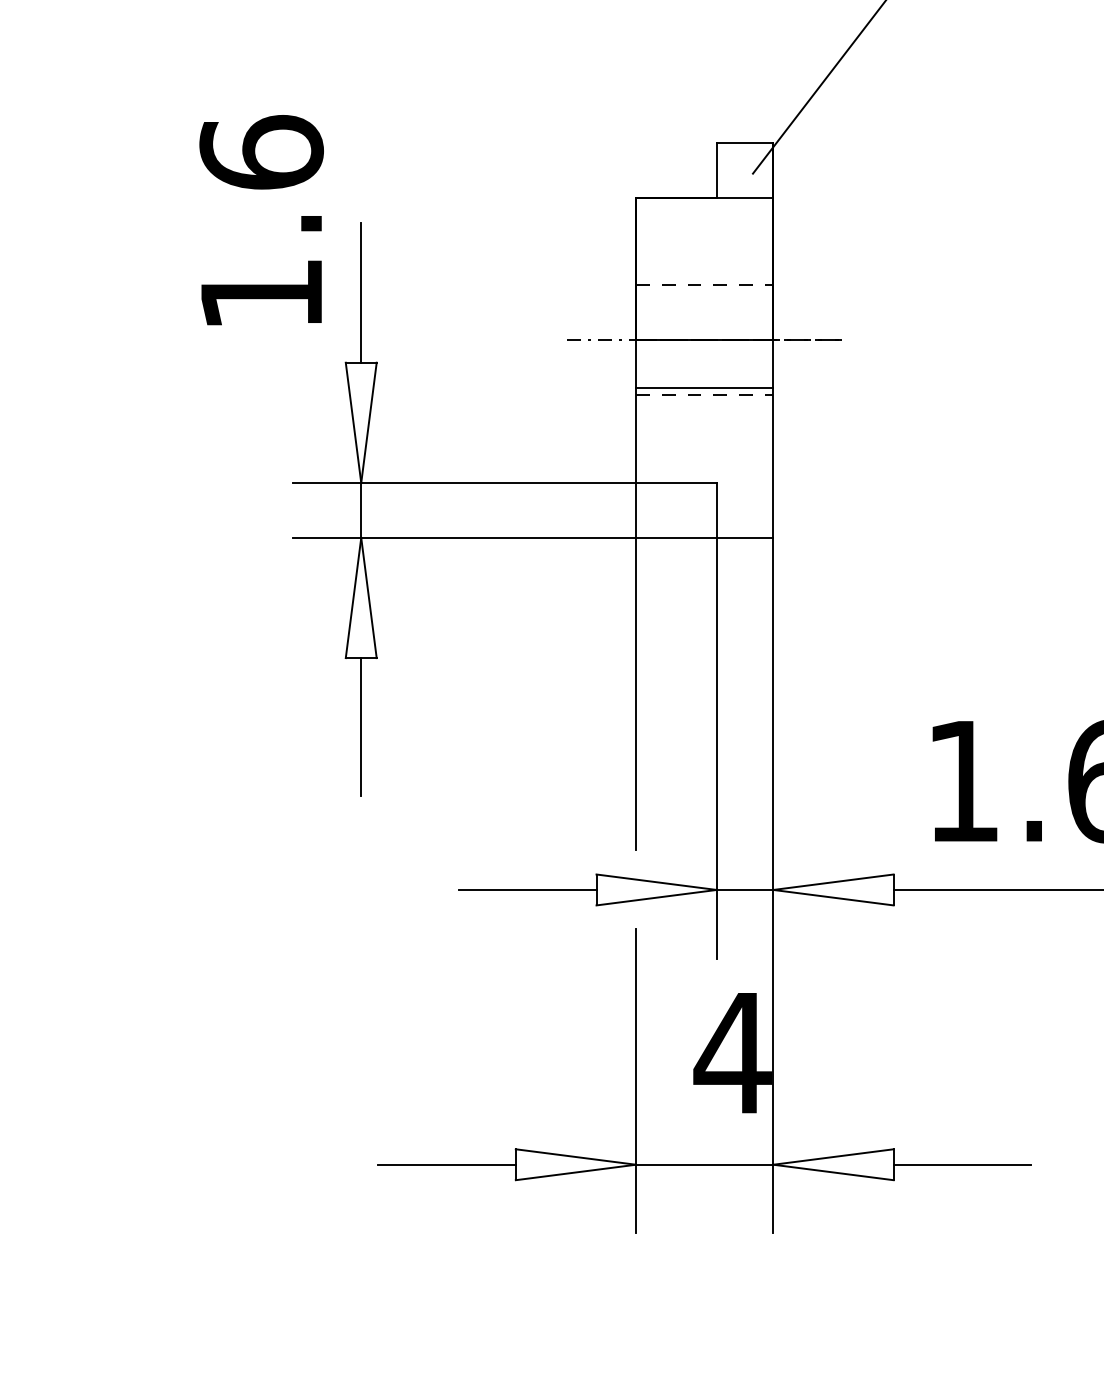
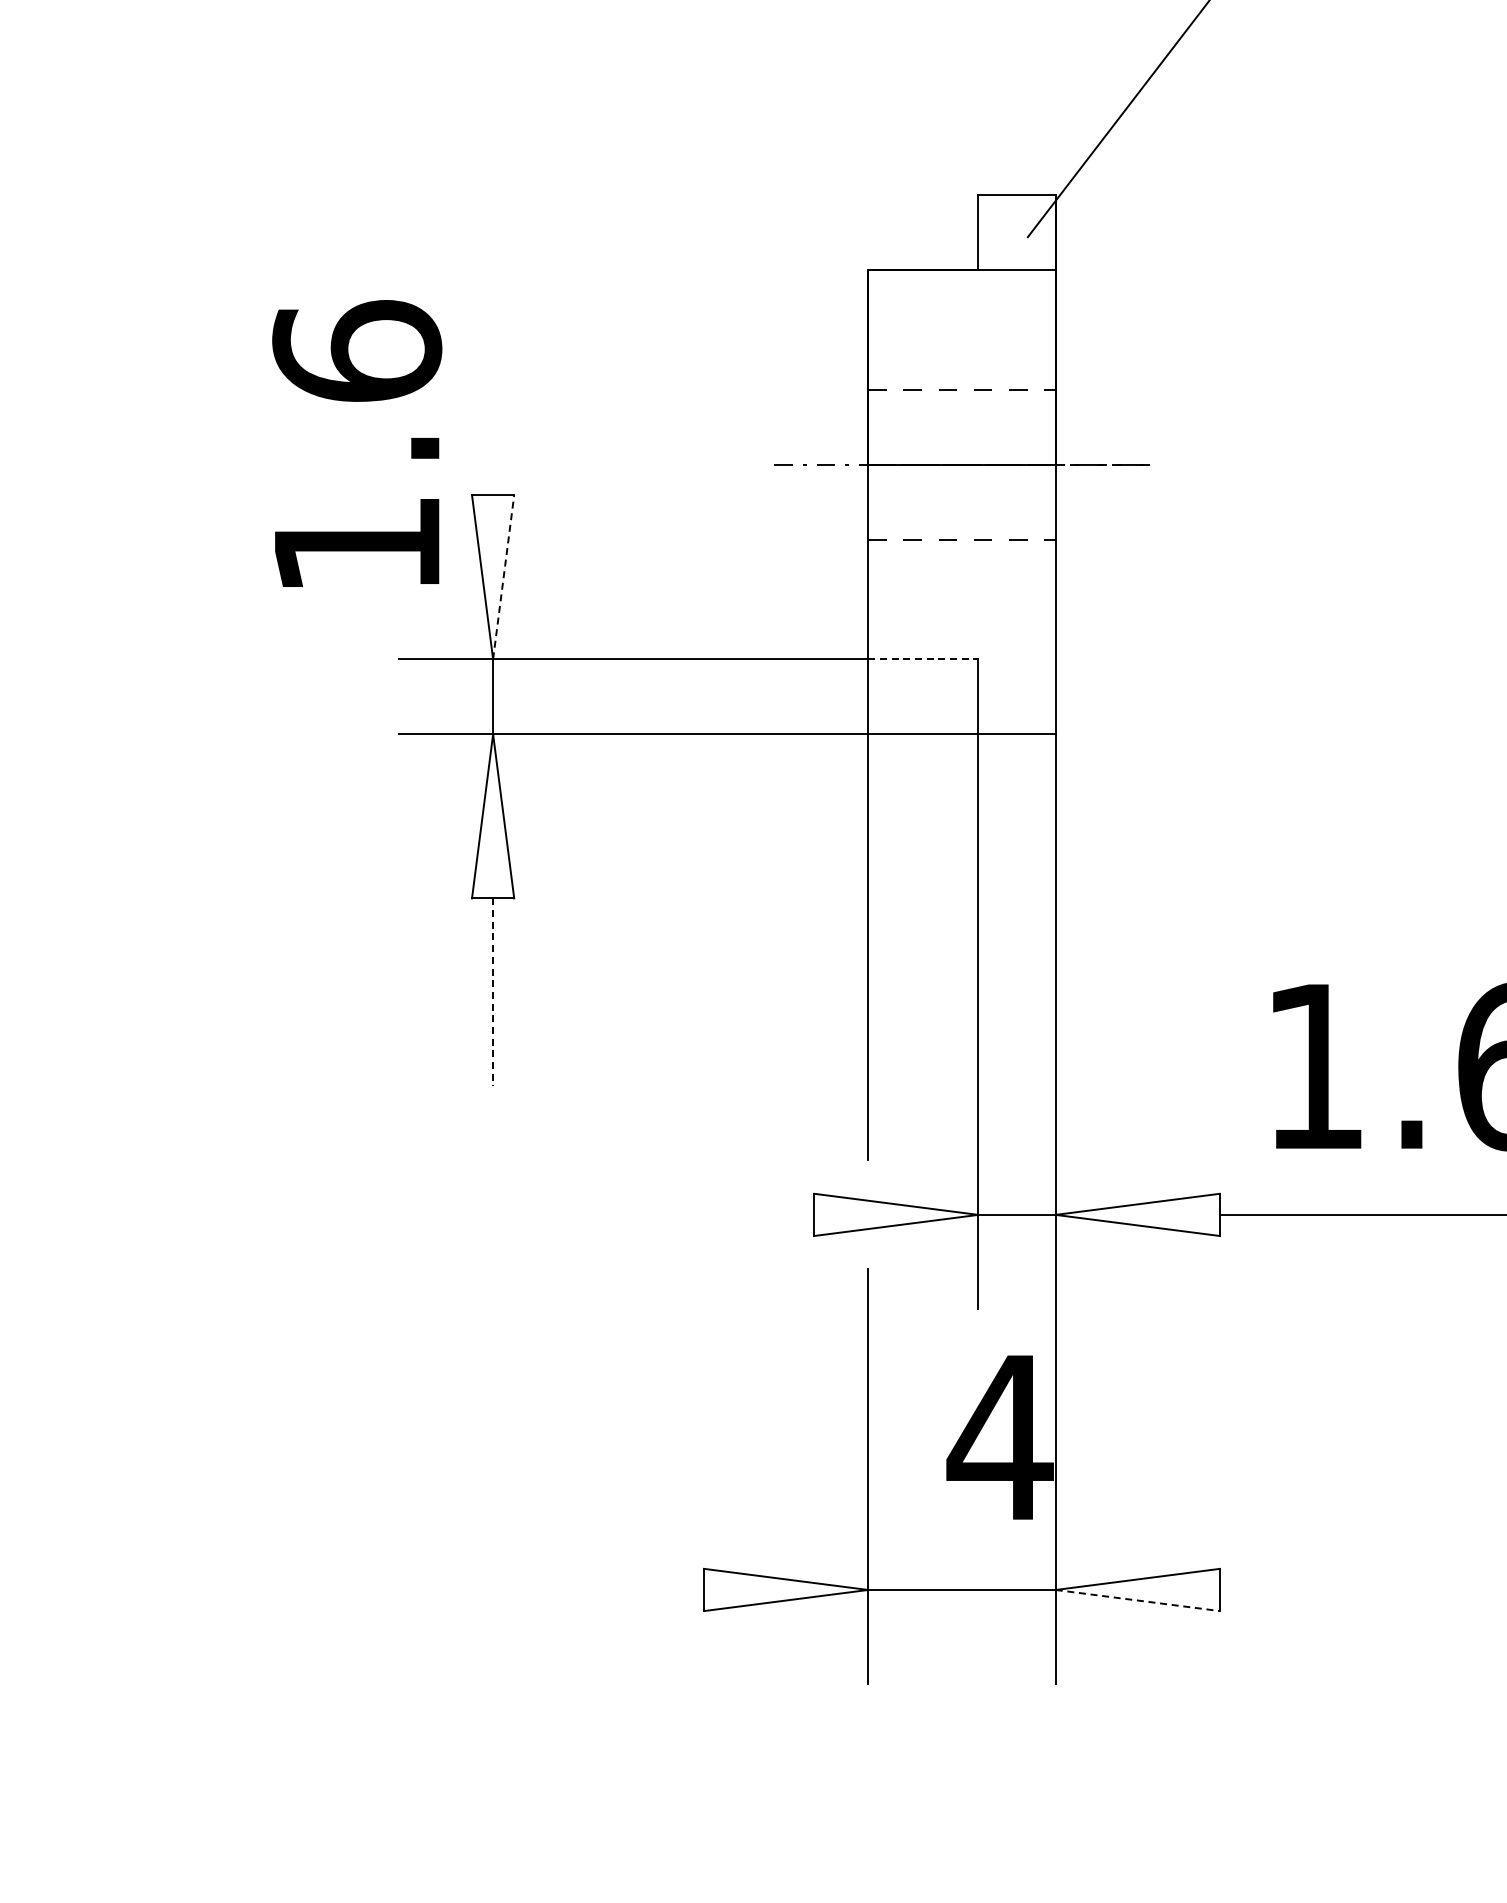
text: (261, 220) -> (357, 443), moved
line: (361, 293) -> (493, 400), removed
line: (704, 388) -> (961, 530), removed
line: (368, 423) -> (503, 577), solid -> dashed
line: (676, 483) -> (923, 659), solid -> dashed
line: (361, 727) -> (493, 992), solid -> dashed
line: (527, 889) -> (720, 1214), removed
line: (447, 1164) -> (610, 1589), removed
line: (962, 1164) -> (1313, 1589), removed
line: (833, 1172) -> (1137, 1600), solid -> dashed

